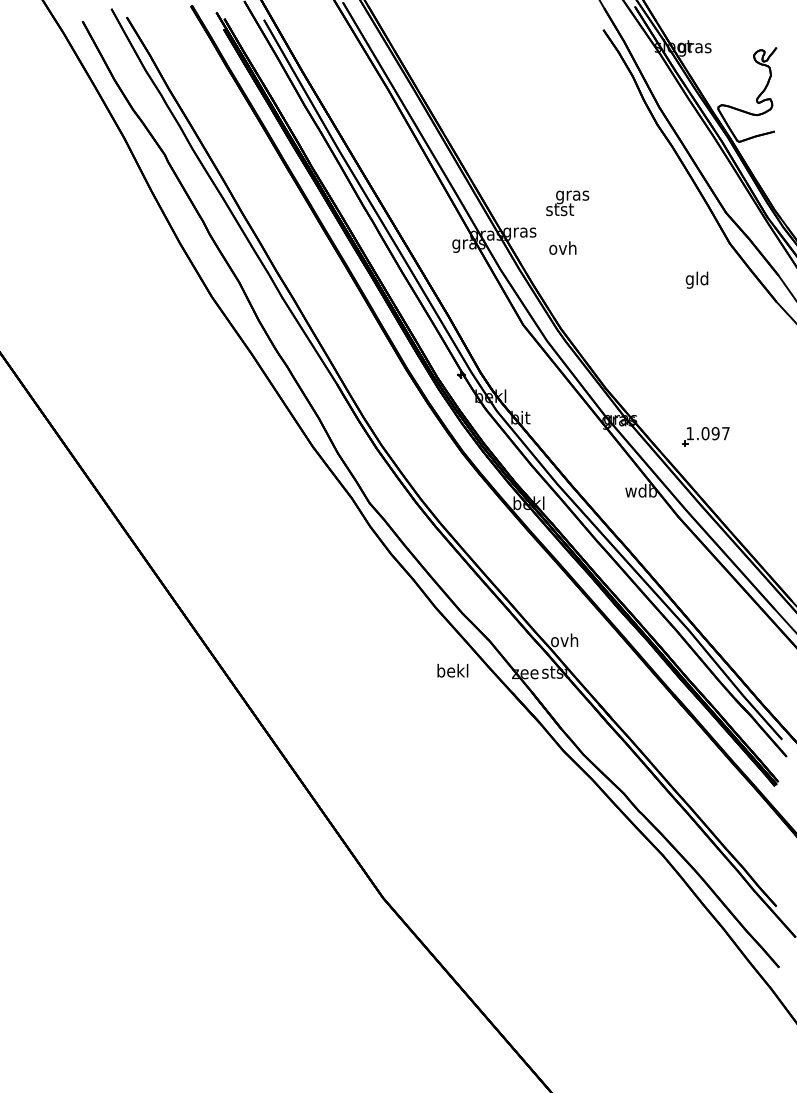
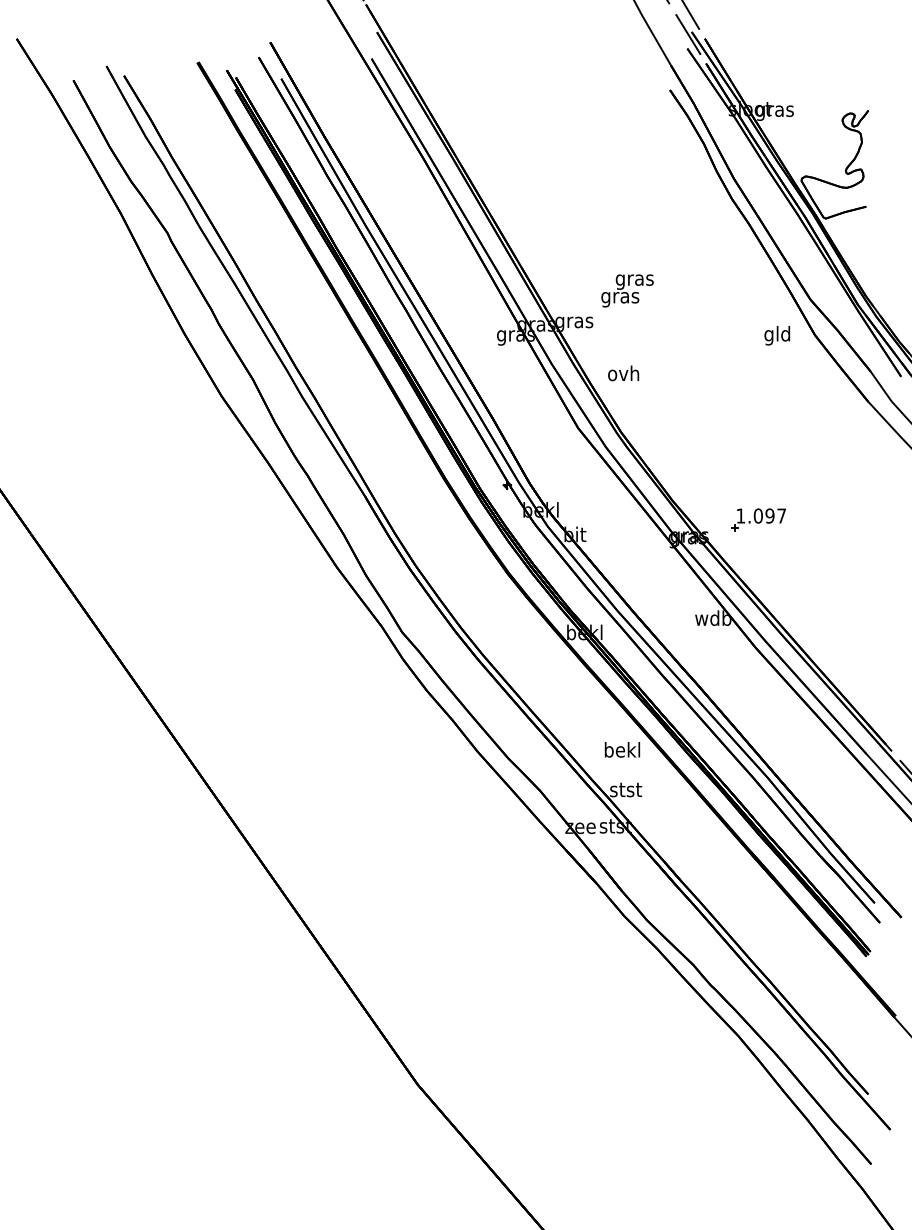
text: (559, 211) -> (619, 298), stst -> gras
text: (562, 247) -> (623, 372), moved
text: (696, 279) -> (776, 334), moved
part: (705, 436) -> (758, 519), moved
text: (564, 640) -> (625, 789), ovh -> stst
text: (452, 670) -> (622, 749), moved

